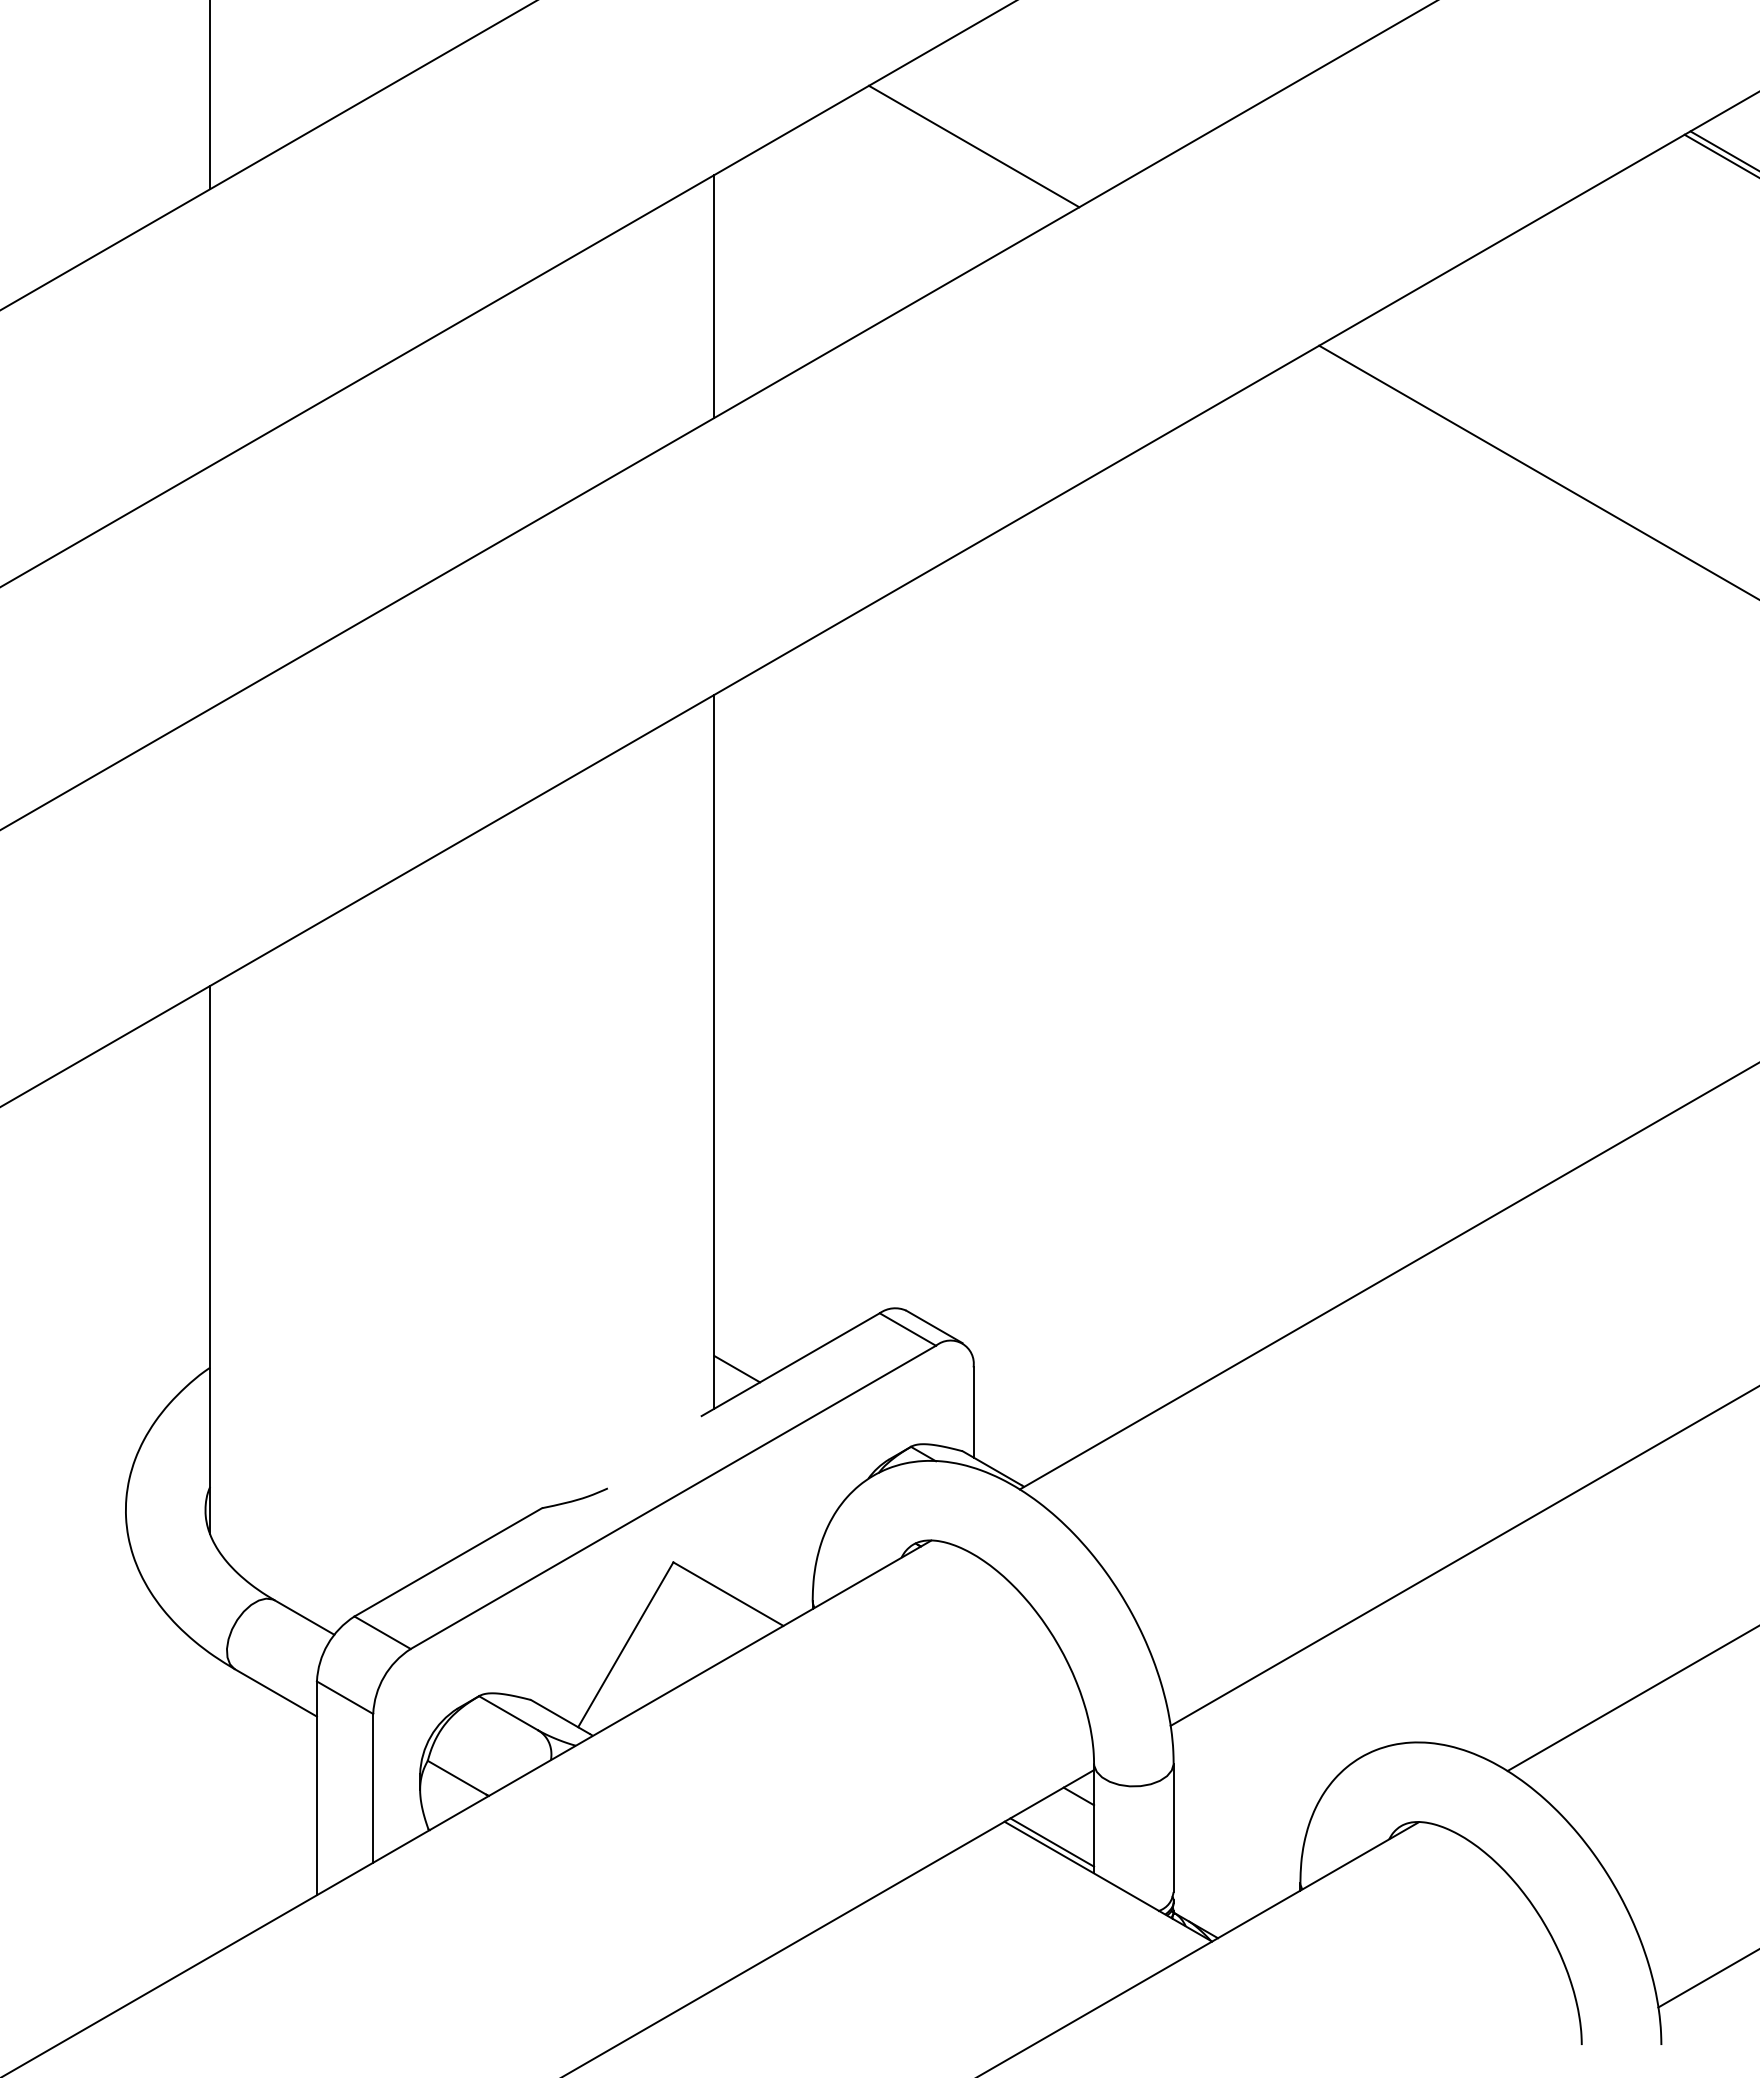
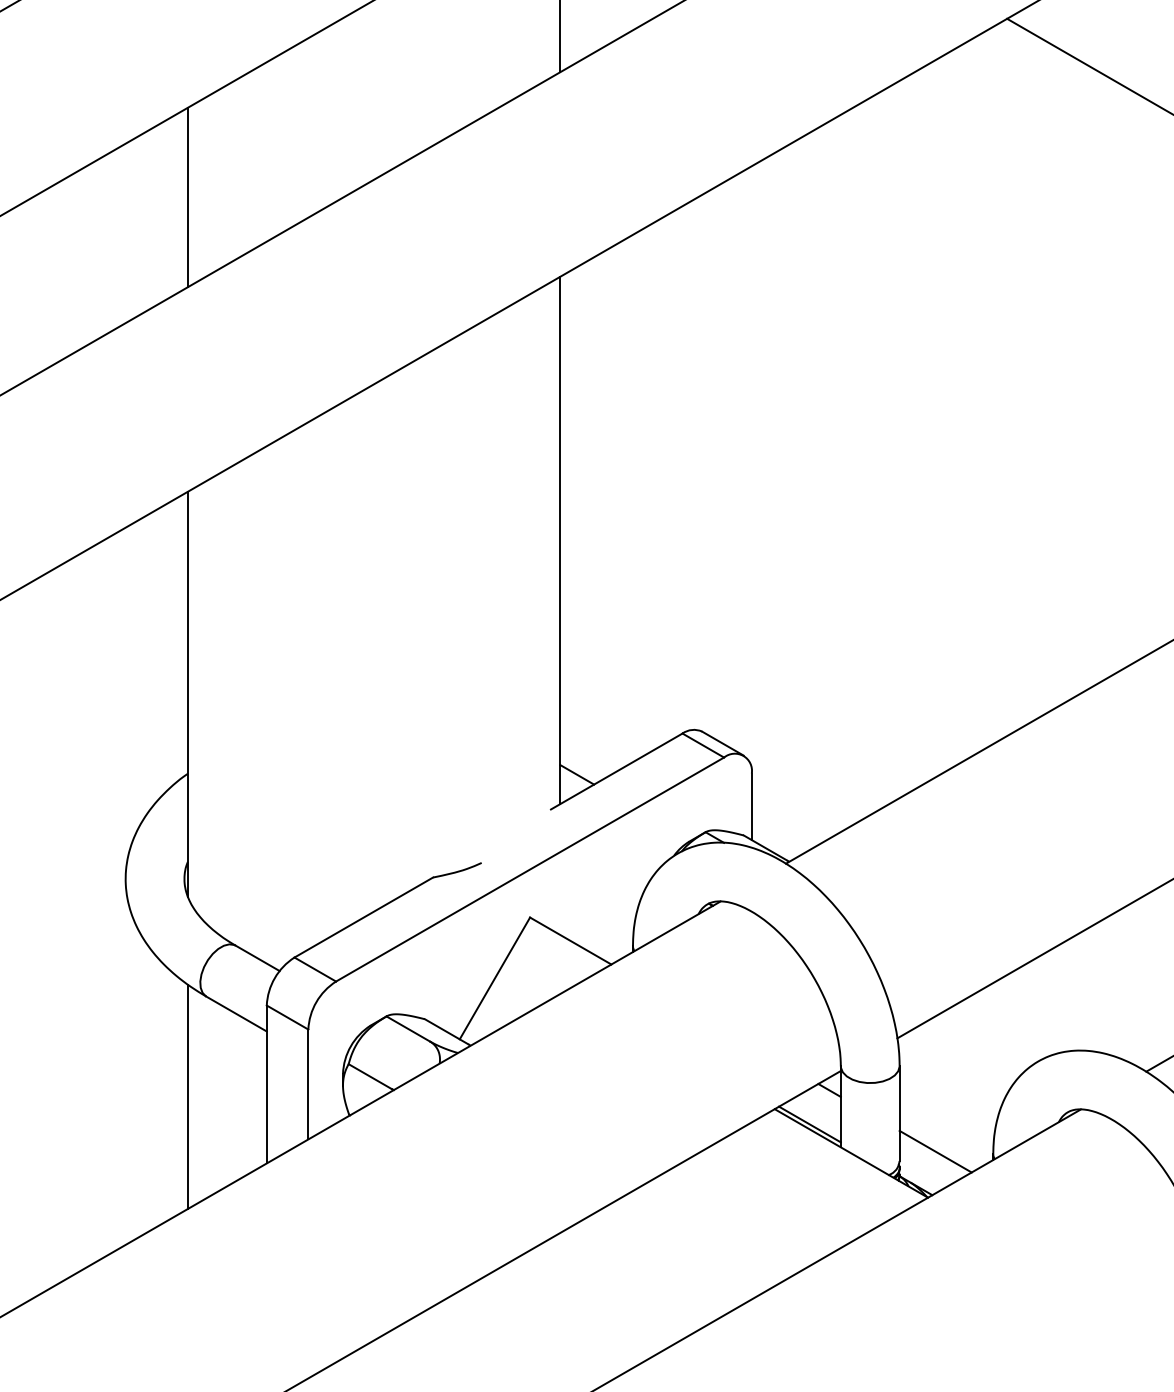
line: (210, 587) -> (188, 197), added
line: (210, 1804) -> (188, 1096), added
line: (1222, 1879) -> (935, 1151), added

